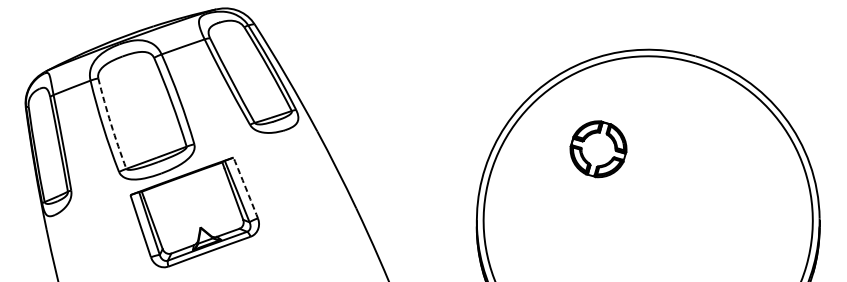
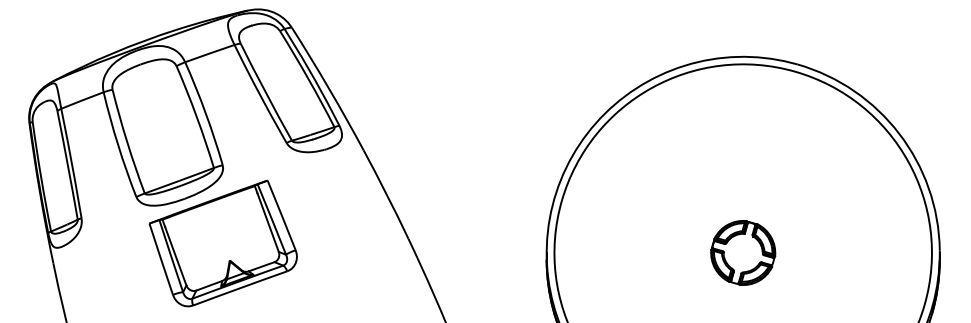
arc: (111, 124) -> (127, 142), dashed -> solid
part: (598, 148) -> (743, 252), moved
arc: (245, 188) -> (281, 215), dashed -> solid

